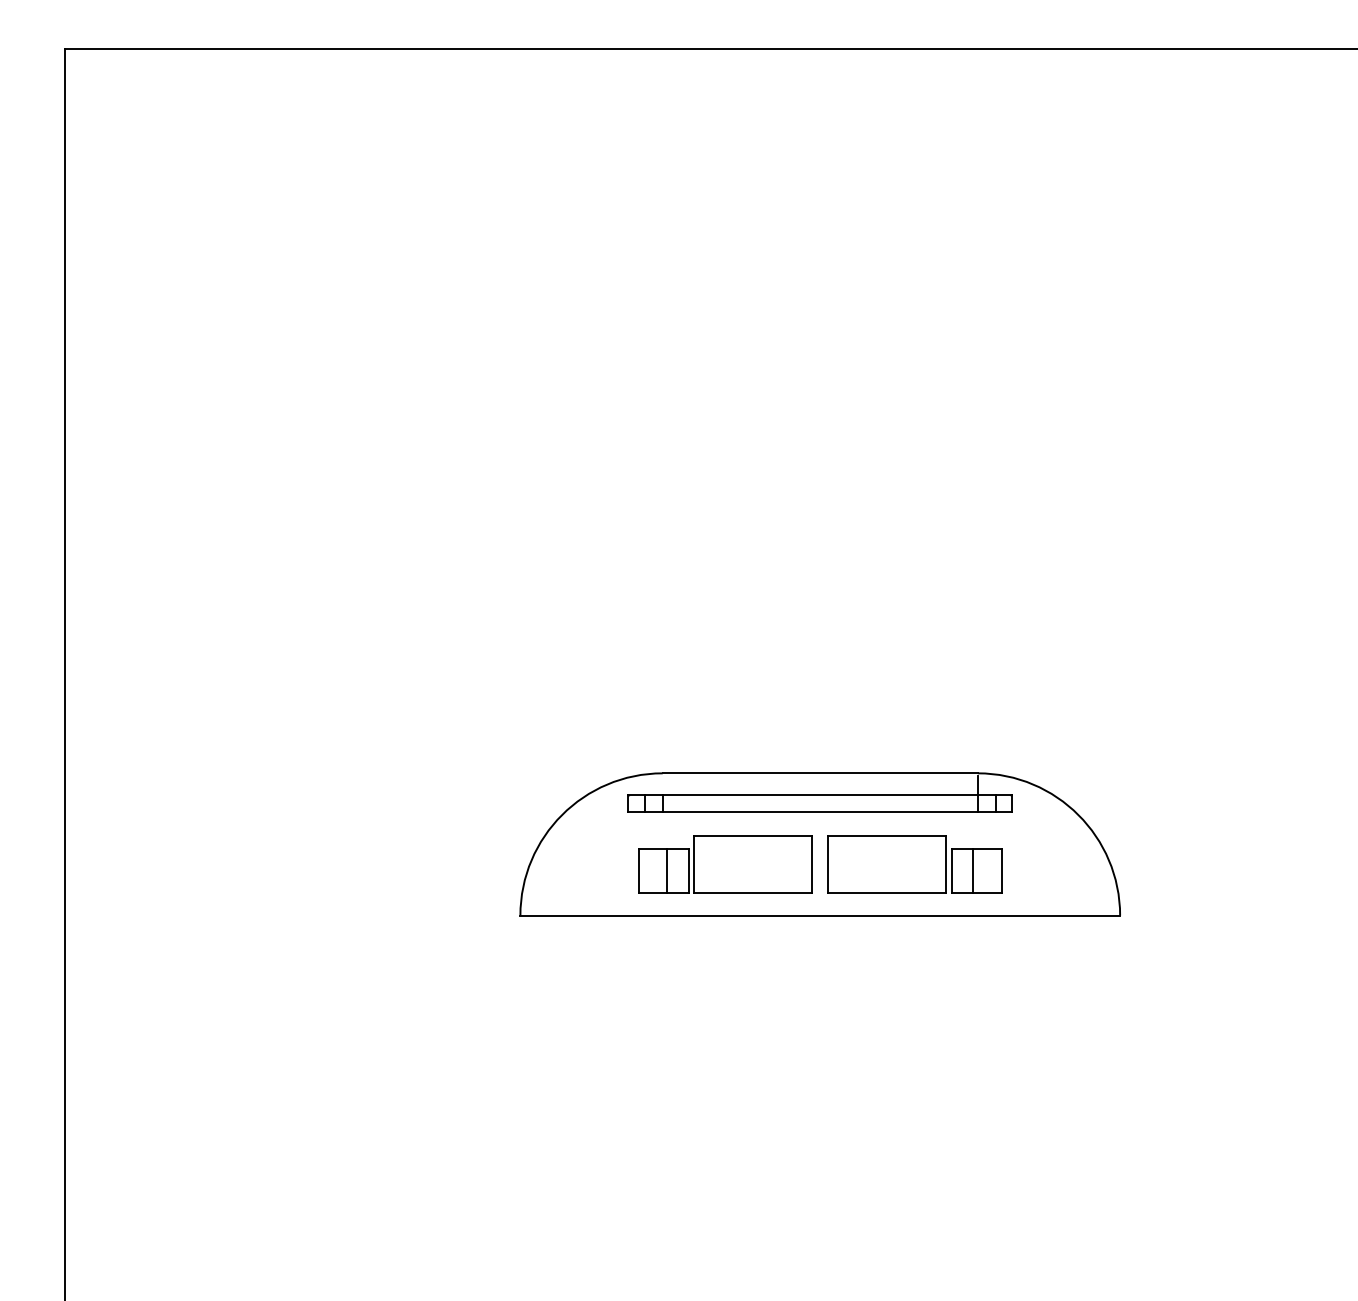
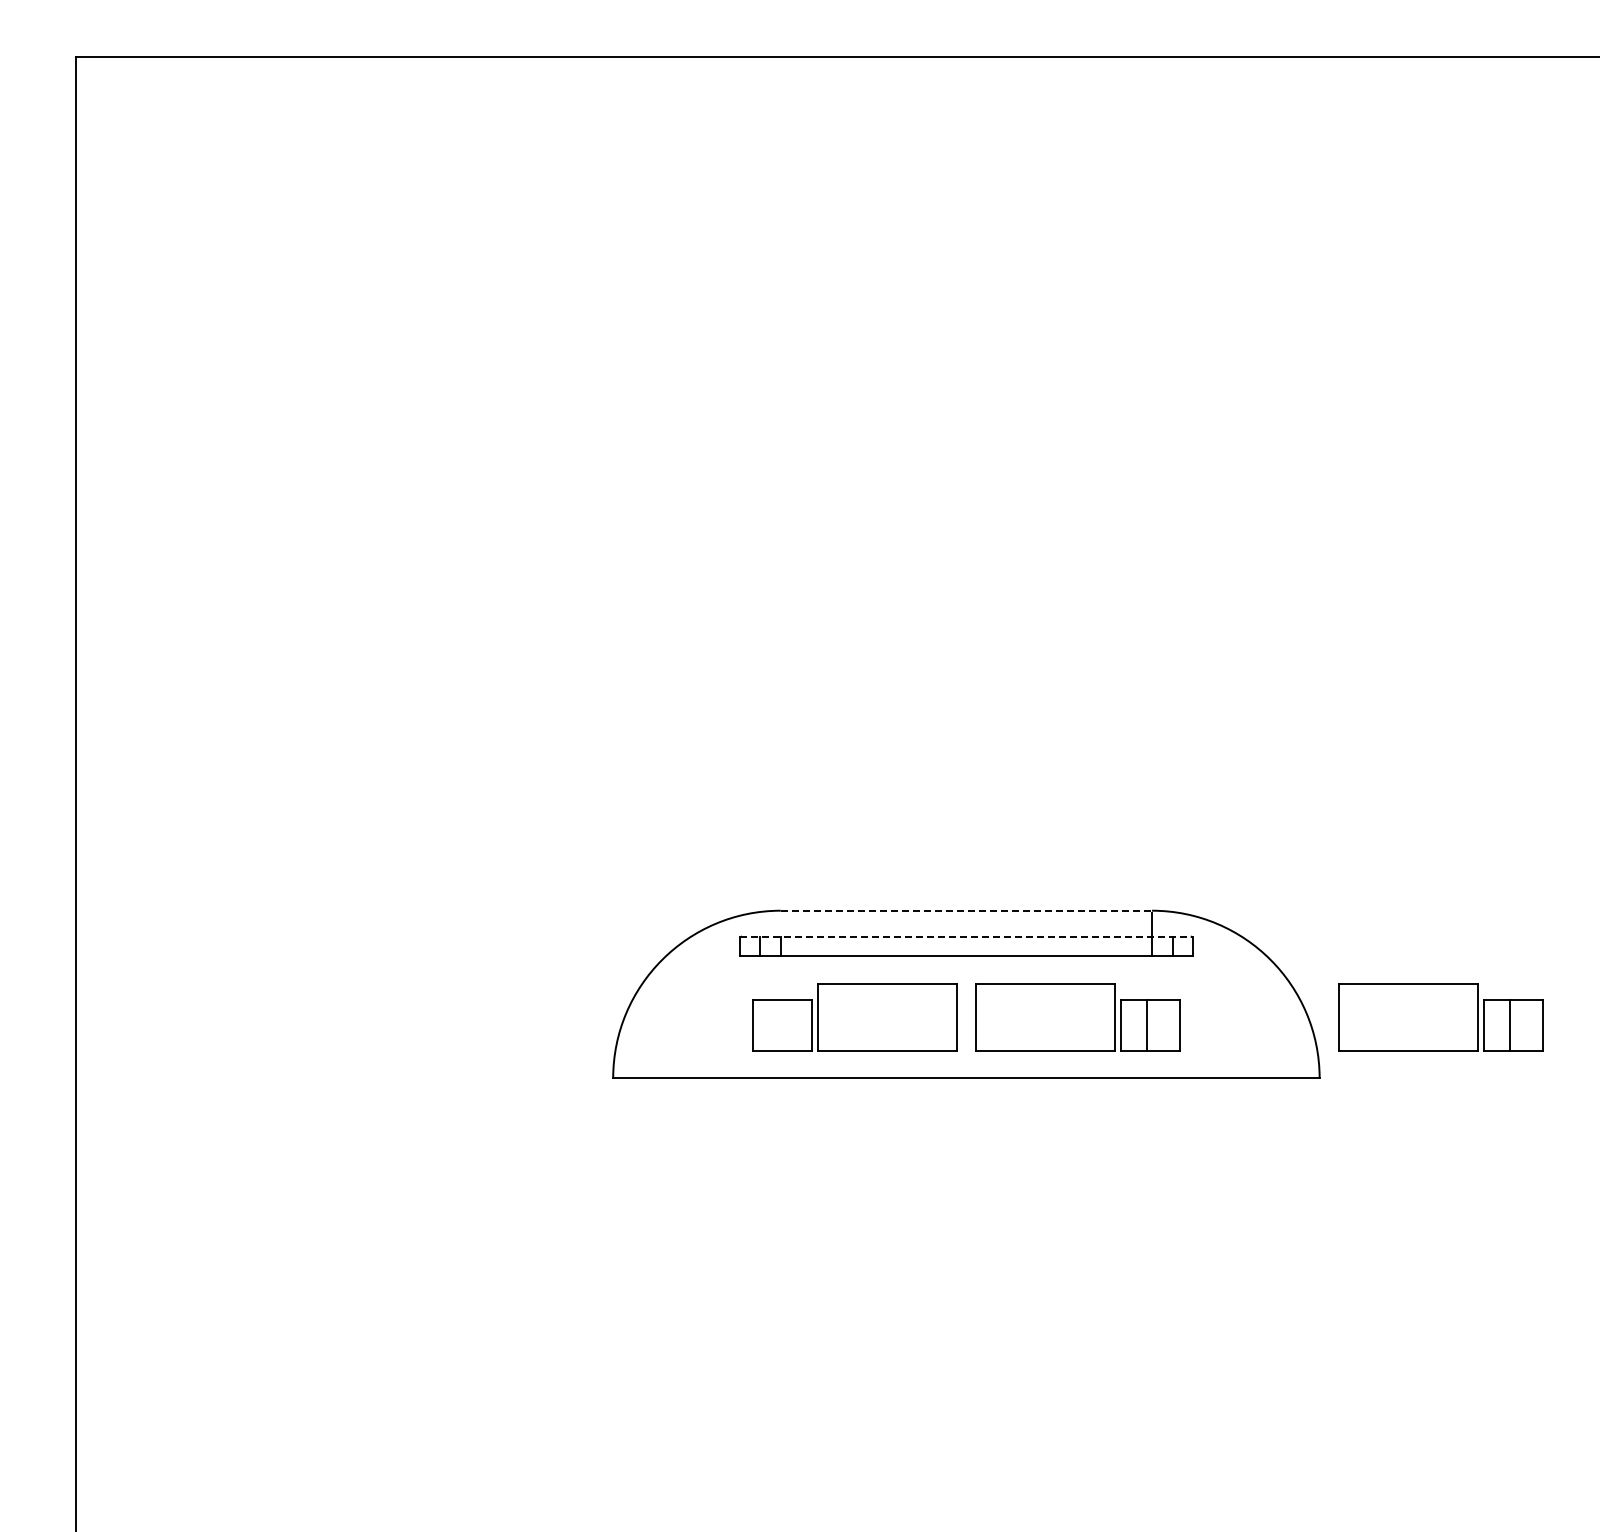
line: (820, 773) -> (966, 910), solid -> dashed
line: (820, 795) -> (966, 936), solid -> dashed
part: (1222, 863) -> (1440, 1017), added
line: (666, 870) -> (785, 1025), removed

